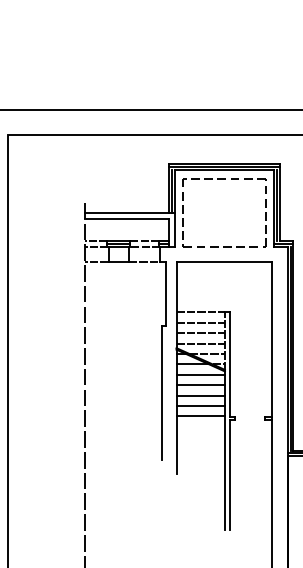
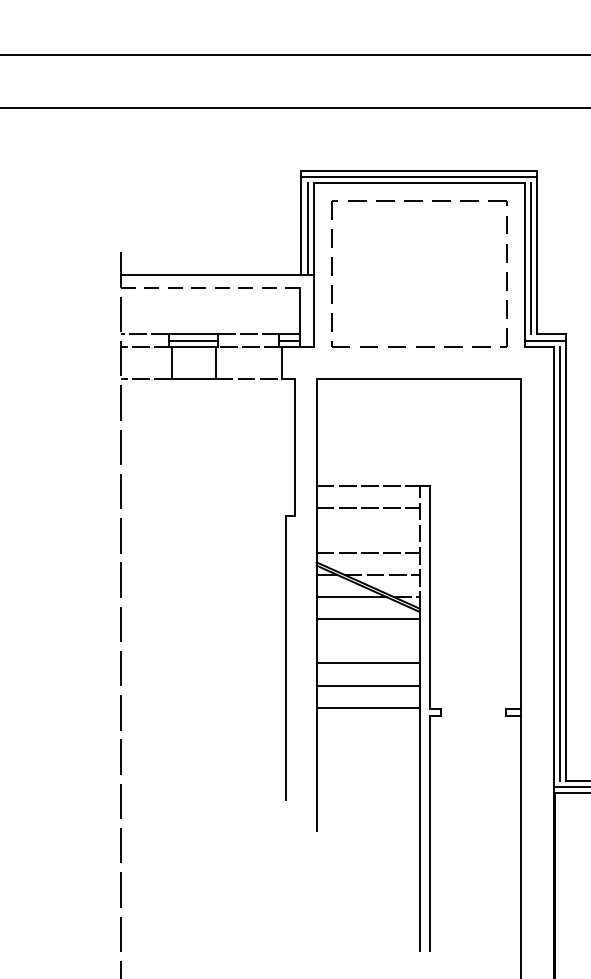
line: (126, 219) -> (210, 288), solid -> dashed
line: (200, 333) -> (367, 531), removed
line: (200, 385) -> (367, 642), removed

